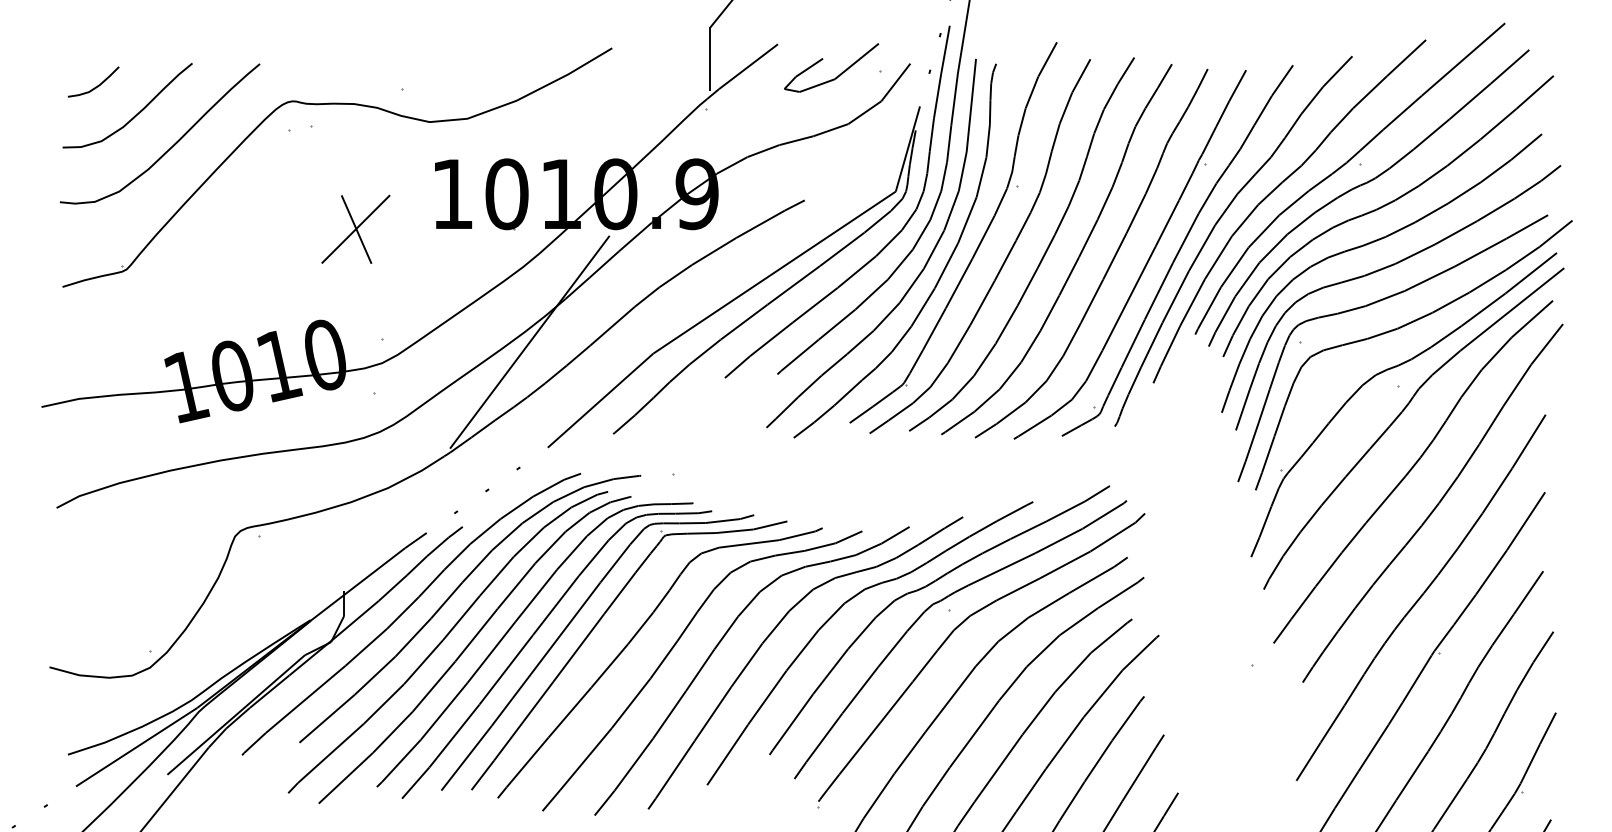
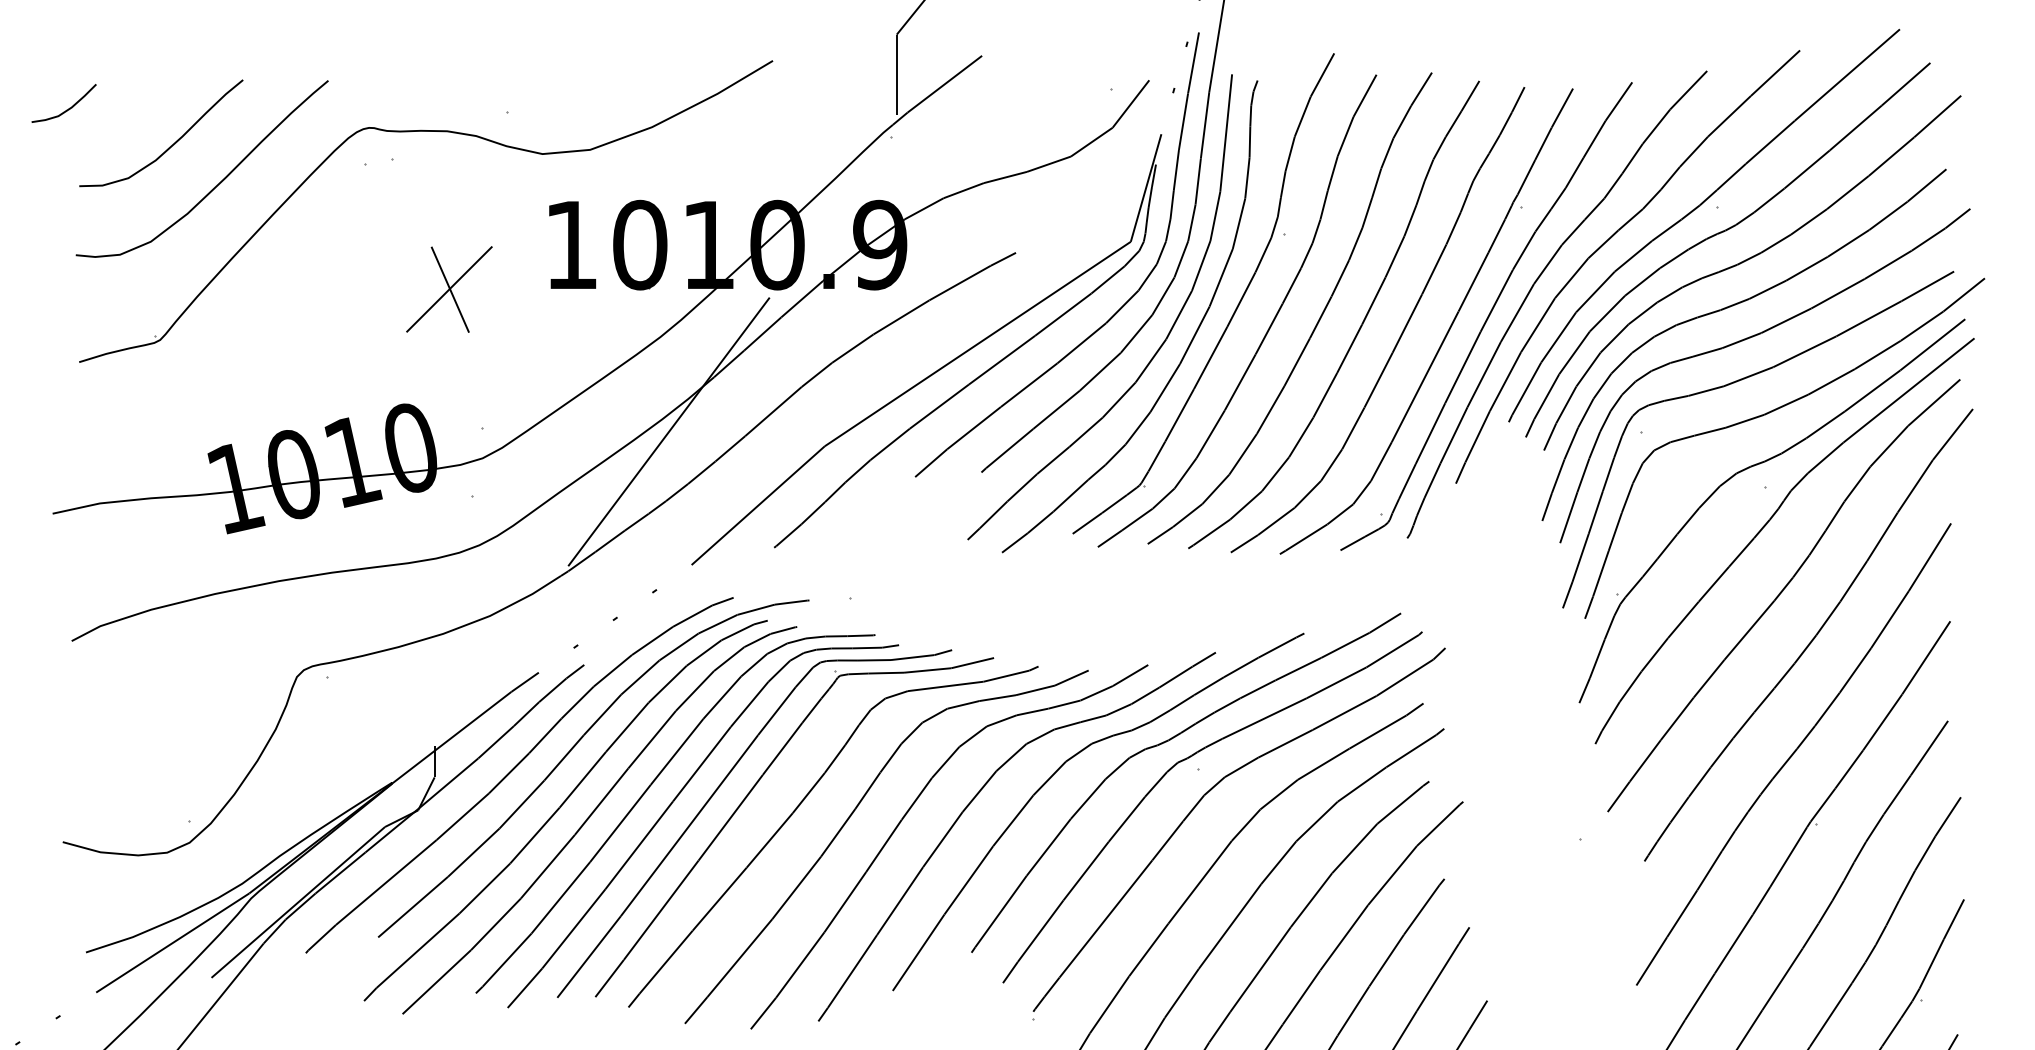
curve: (837, 75) -> (1057, 95), removed
curve: (95, 86) -> (66, 109), moved

